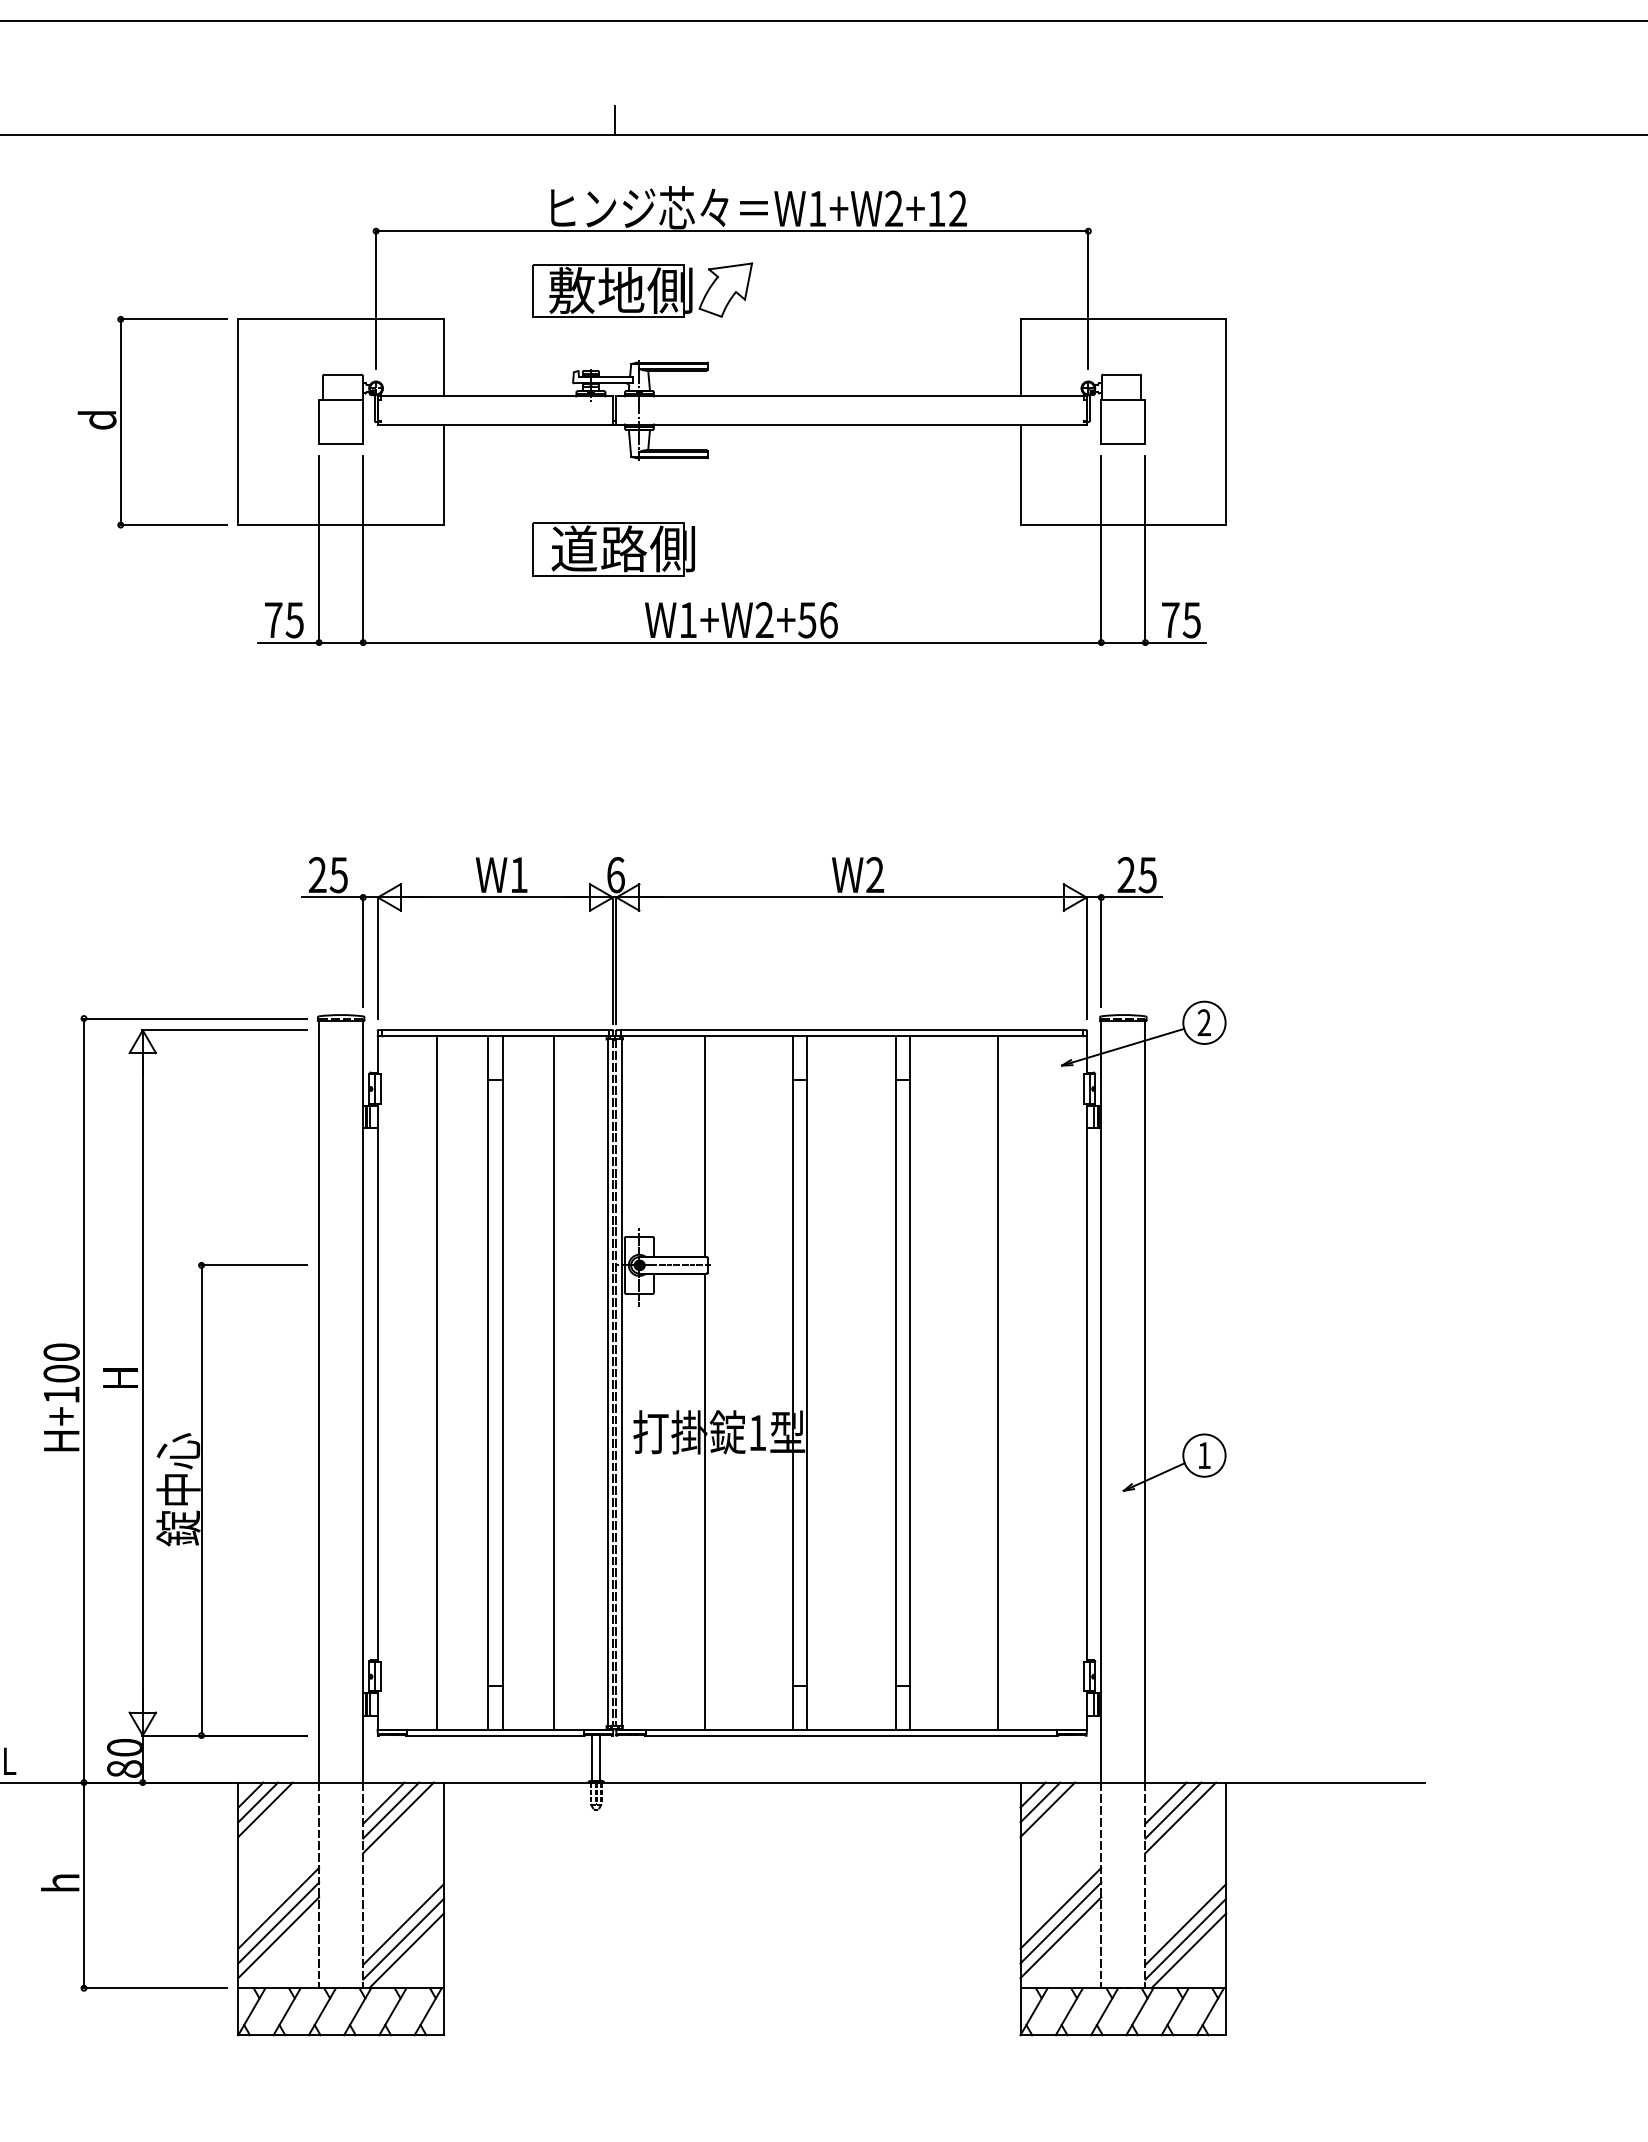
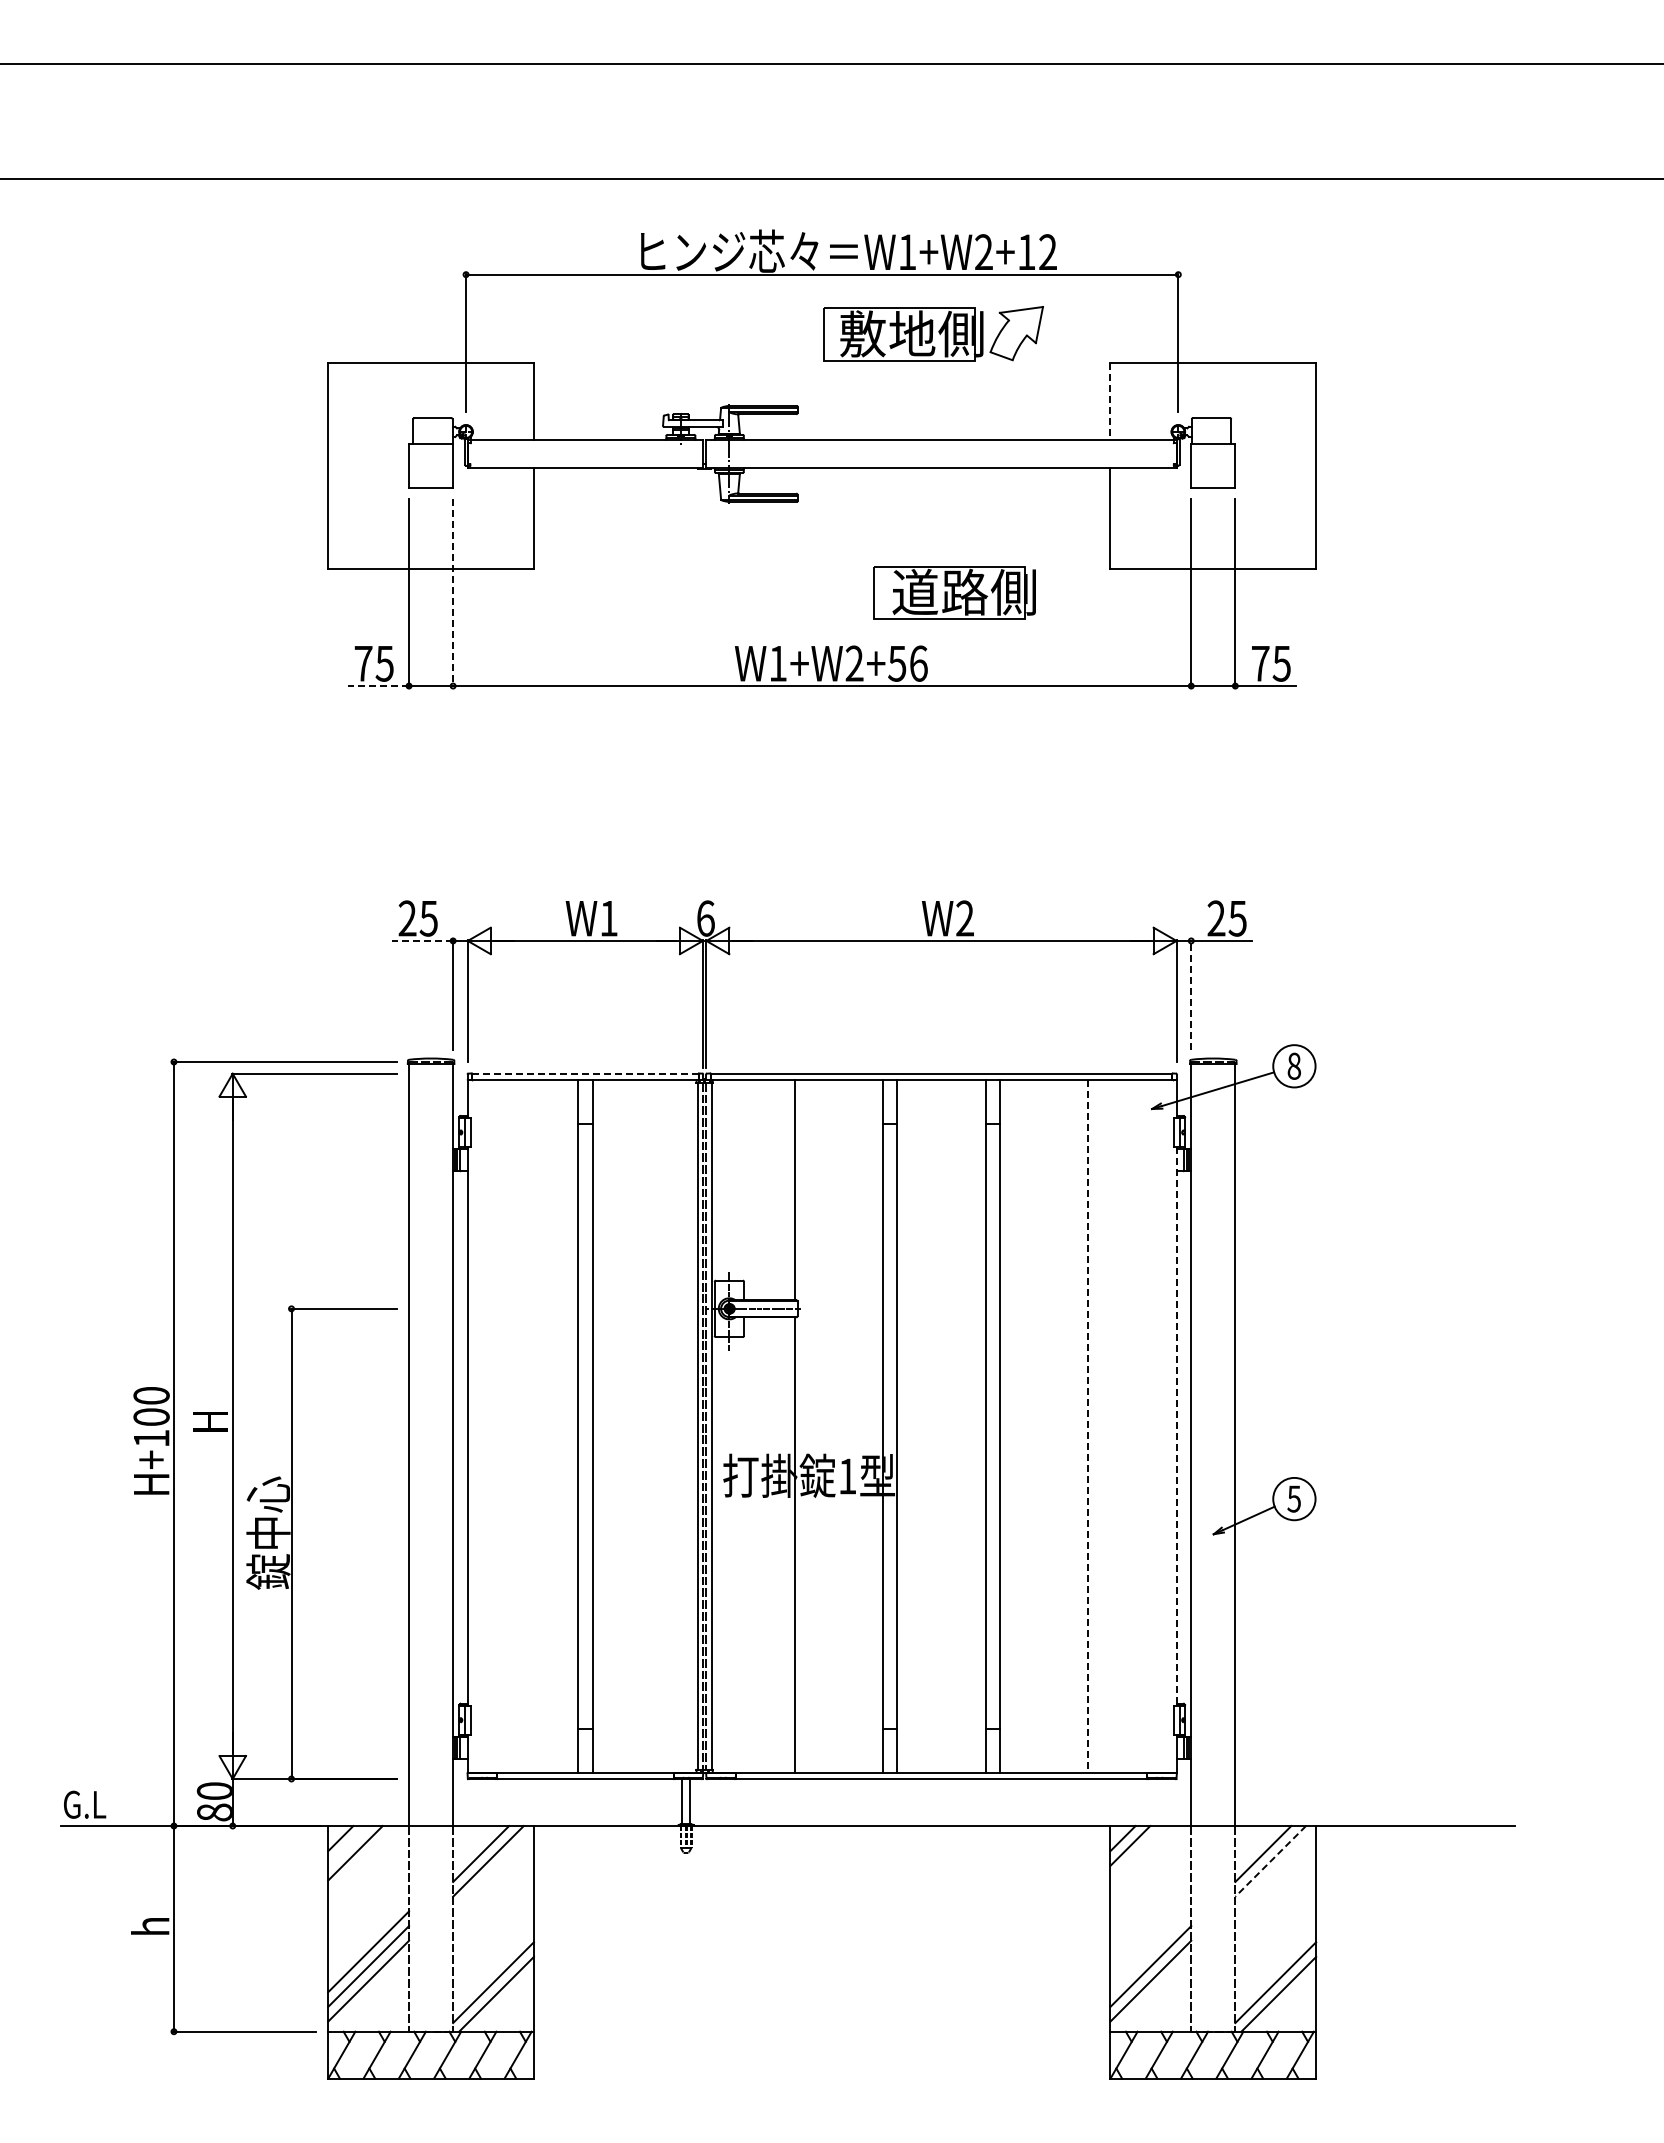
line: (614, 120) -> (704, 163), removed
part: (642, 290) -> (933, 333), moved
line: (1020, 358) -> (1110, 401), solid -> dashed
part: (121, 422) -> (211, 465), removed
part: (613, 549) -> (954, 592), moved
line: (363, 550) -> (453, 593), solid -> dashed
line: (288, 643) -> (378, 686), solid -> dashed
line: (332, 897) -> (422, 940), solid -> dashed
line: (1101, 952) -> (1191, 995), solid -> dashed
text: (1203, 1022) -> (1293, 1065), 2 -> 8
line: (494, 1030) -> (584, 1073), solid -> dashed
line: (436, 1383) -> (526, 1426), removed
line: (554, 1383) -> (644, 1426), removed
line: (998, 1383) -> (1088, 1426), solid -> dashed
line: (1086, 1383) -> (1176, 1426), solid -> dashed
text: (1203, 1455) -> (1293, 1498), 1 -> 5
line: (258, 1802) -> (348, 1845), removed
line: (383, 1803) -> (473, 1846), removed
line: (1165, 1803) -> (1255, 1846), removed
line: (1047, 1810) -> (1137, 1853), removed
line: (1180, 1818) -> (1270, 1861), solid -> dashed
line: (1060, 1908) -> (1150, 1951), removed
line: (403, 1924) -> (493, 1967), removed
line: (1185, 1924) -> (1275, 1967), removed

